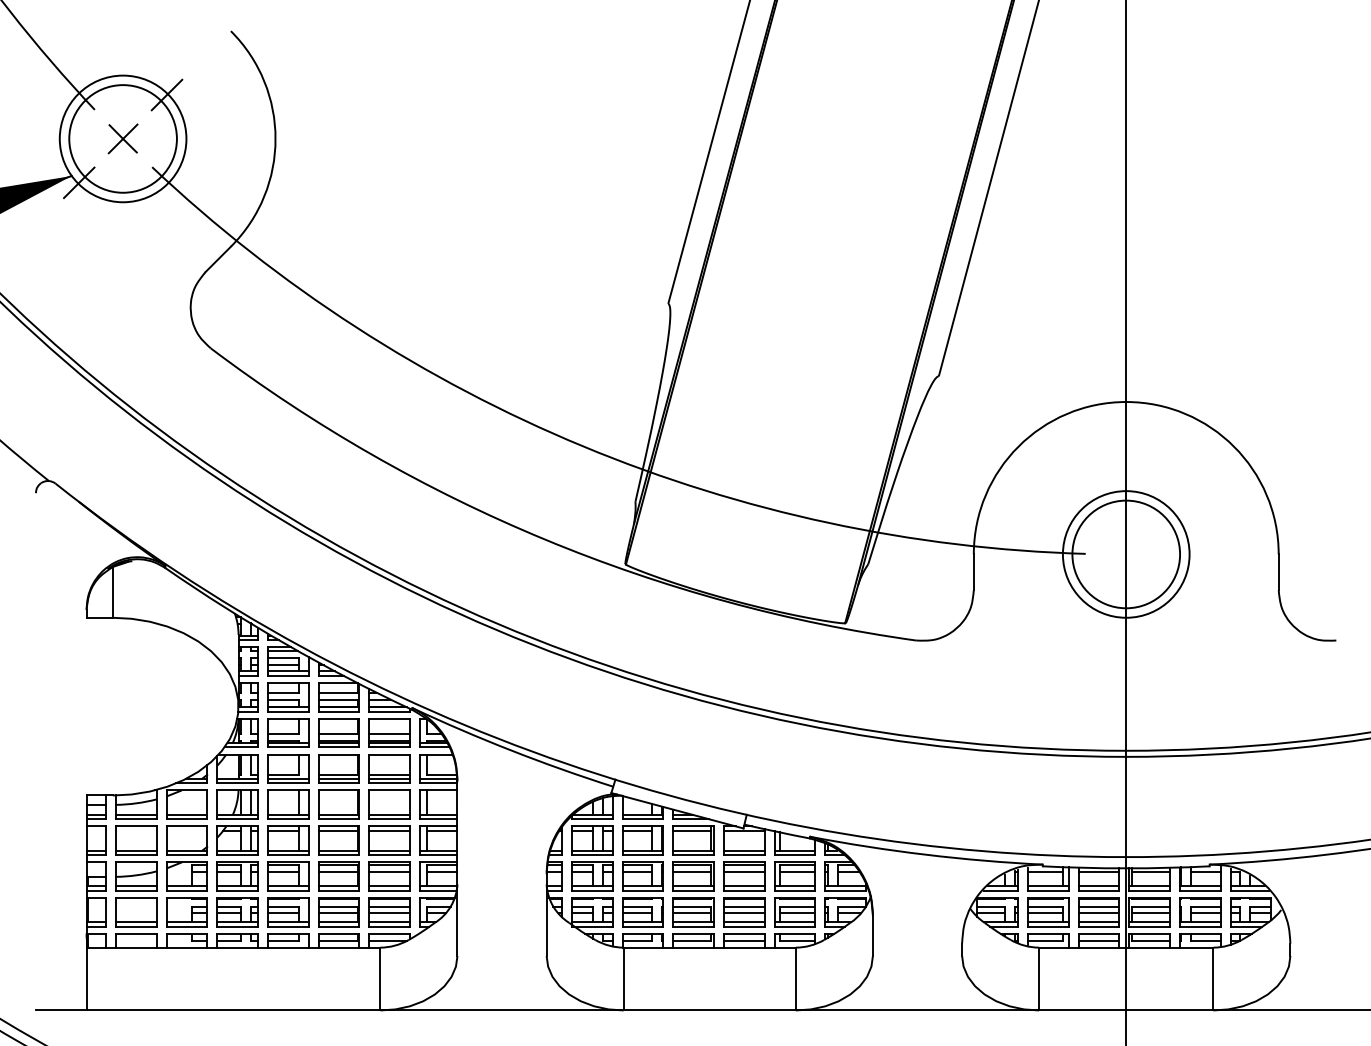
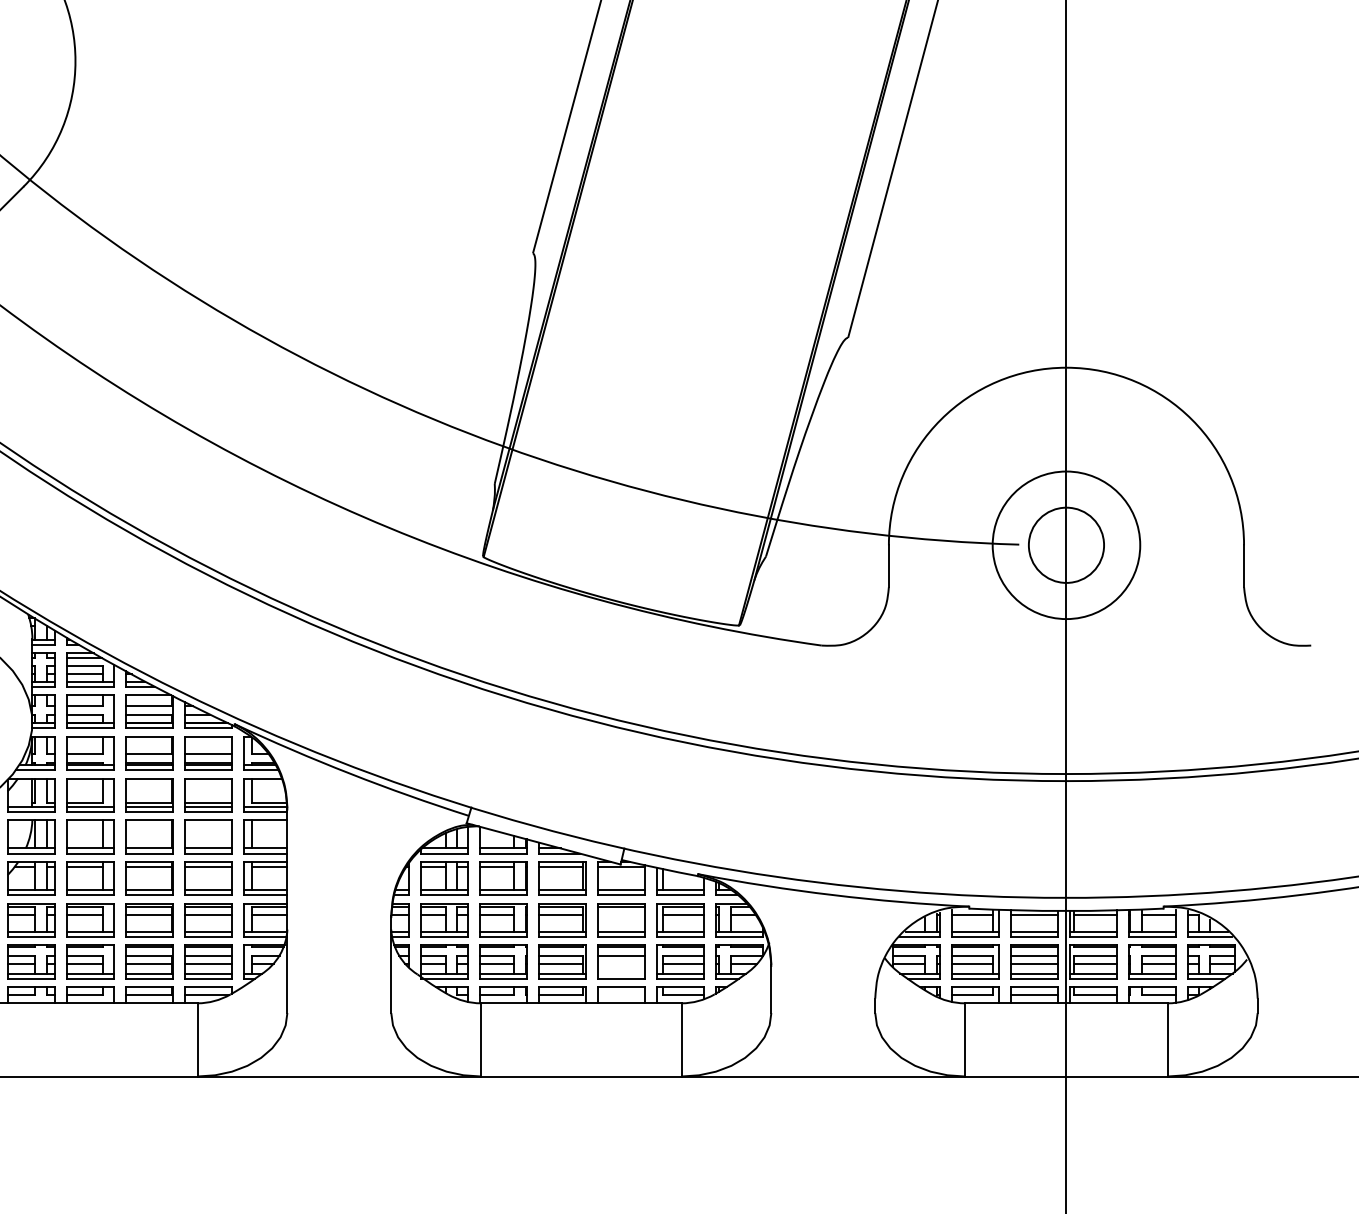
circle: (1126, 554) -> (1066, 545), size x0.6
line: (743, 872) -> (620, 915), removed
line: (743, 913) -> (620, 963), removed
line: (743, 922) -> (620, 974), removed
line: (743, 940) -> (620, 995), removed

